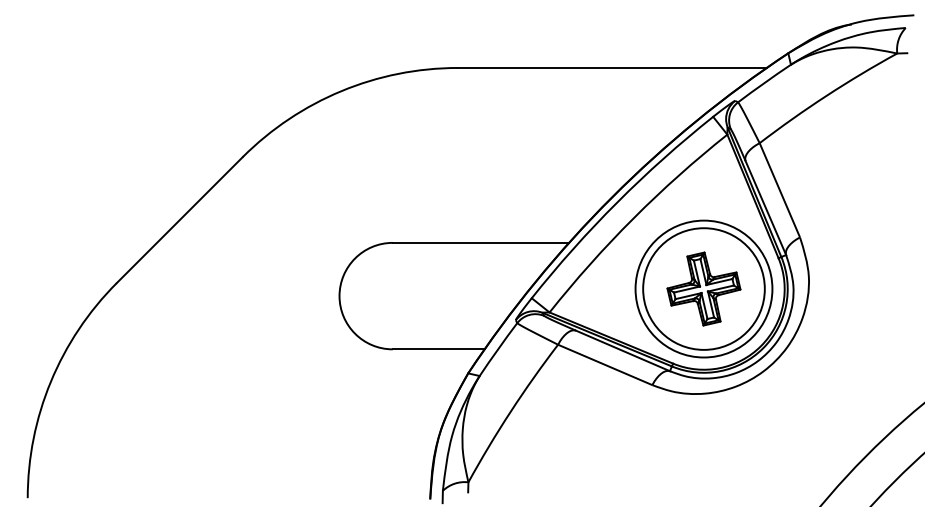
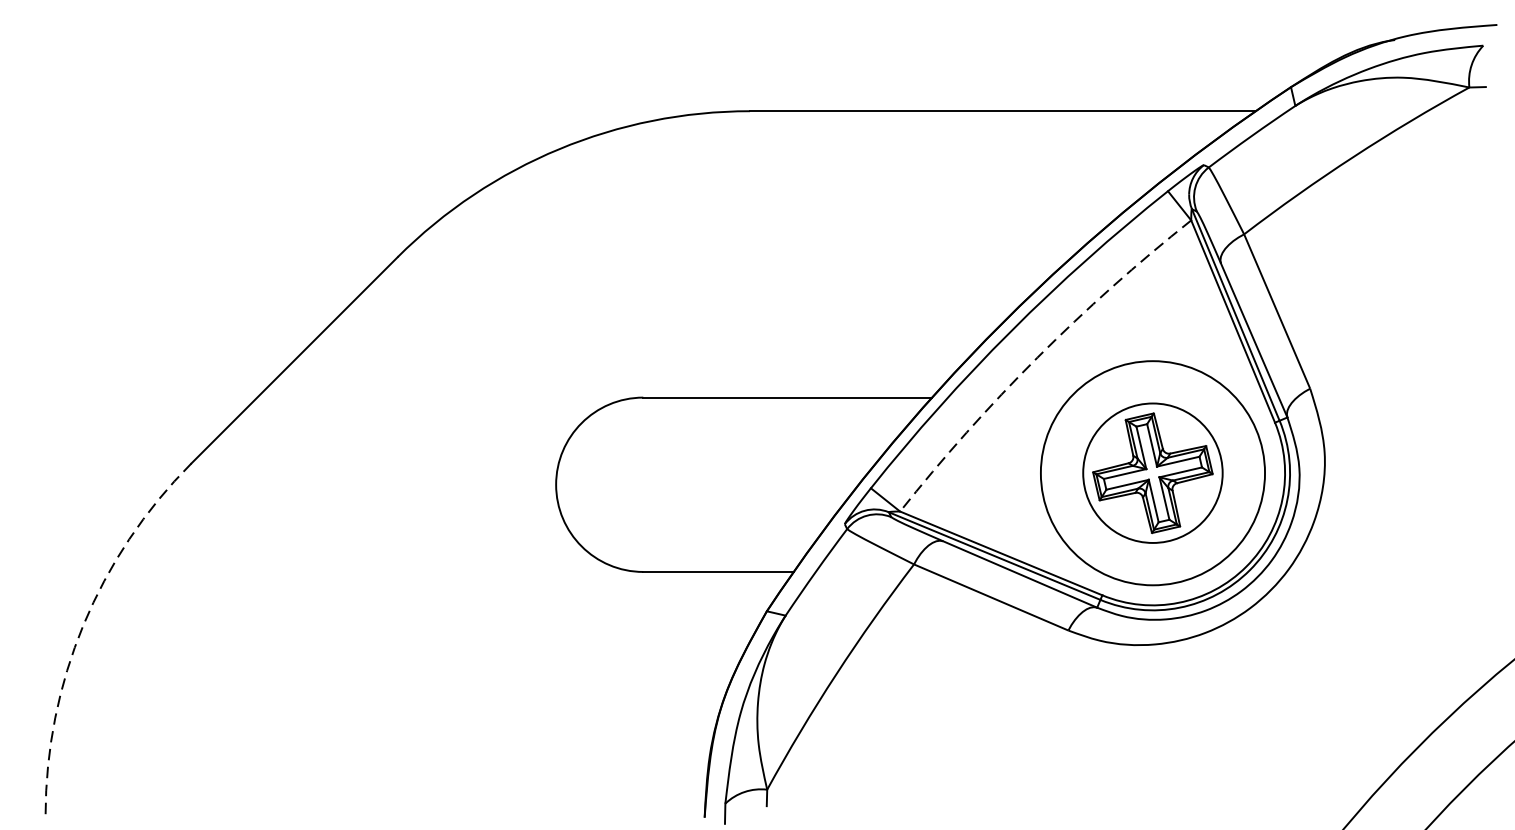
arc: (633, 218) -> (1037, 357), solid -> dashed
circle: (703, 288) -> (1152, 472), size x0.7
arc: (50, 381) -> (82, 624), solid -> dashed

